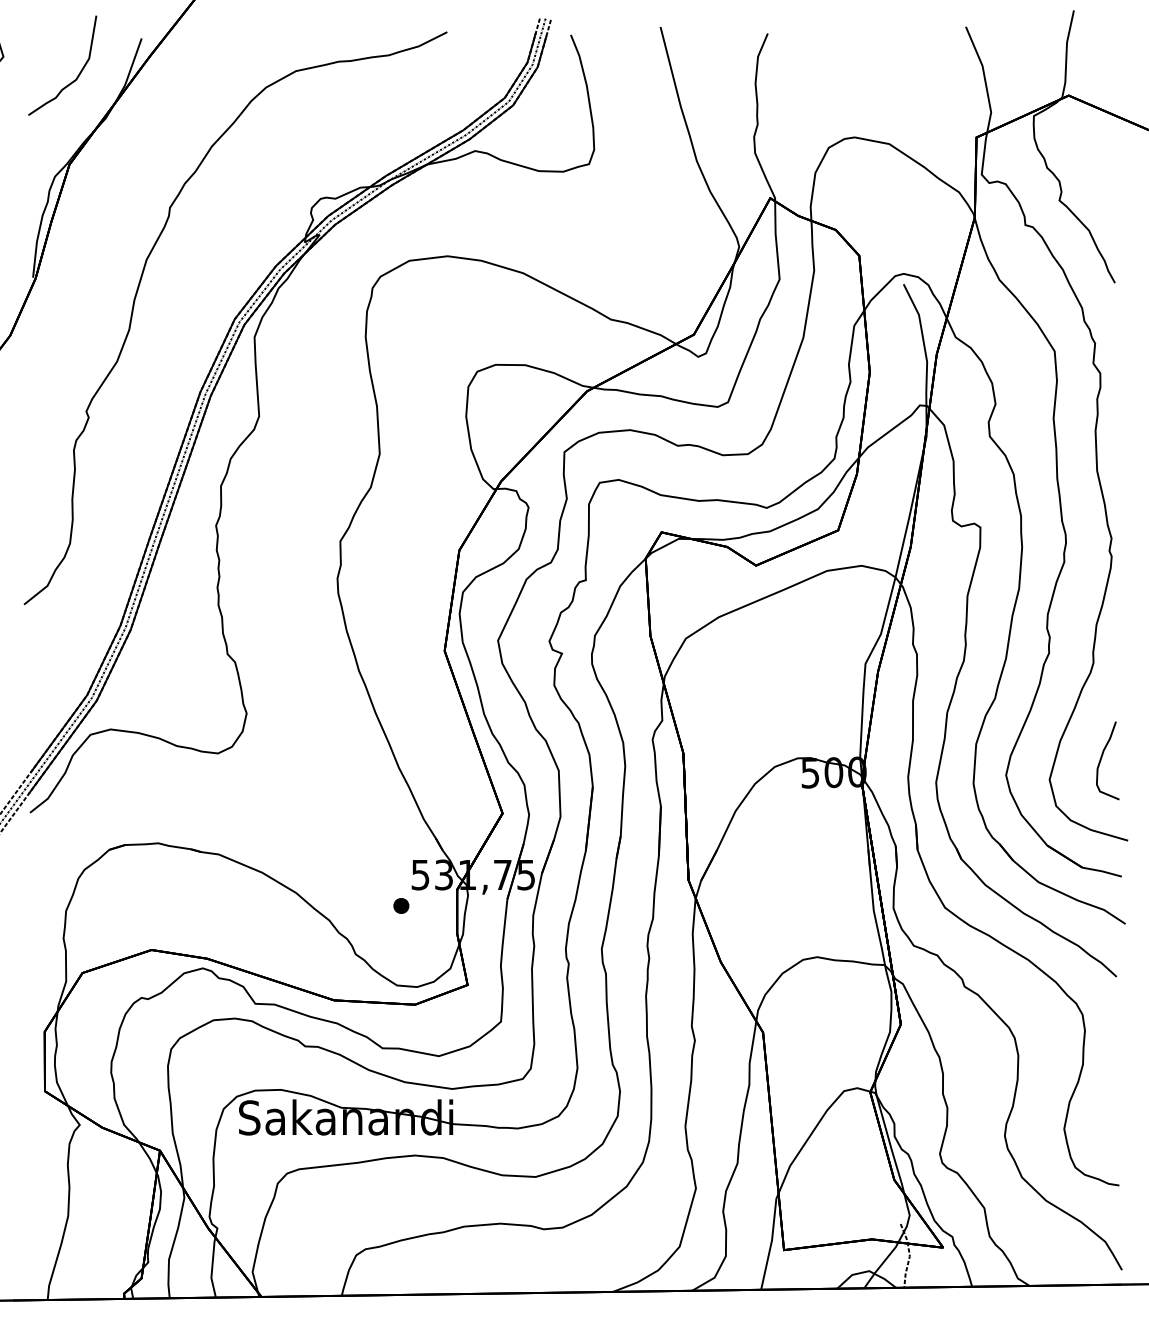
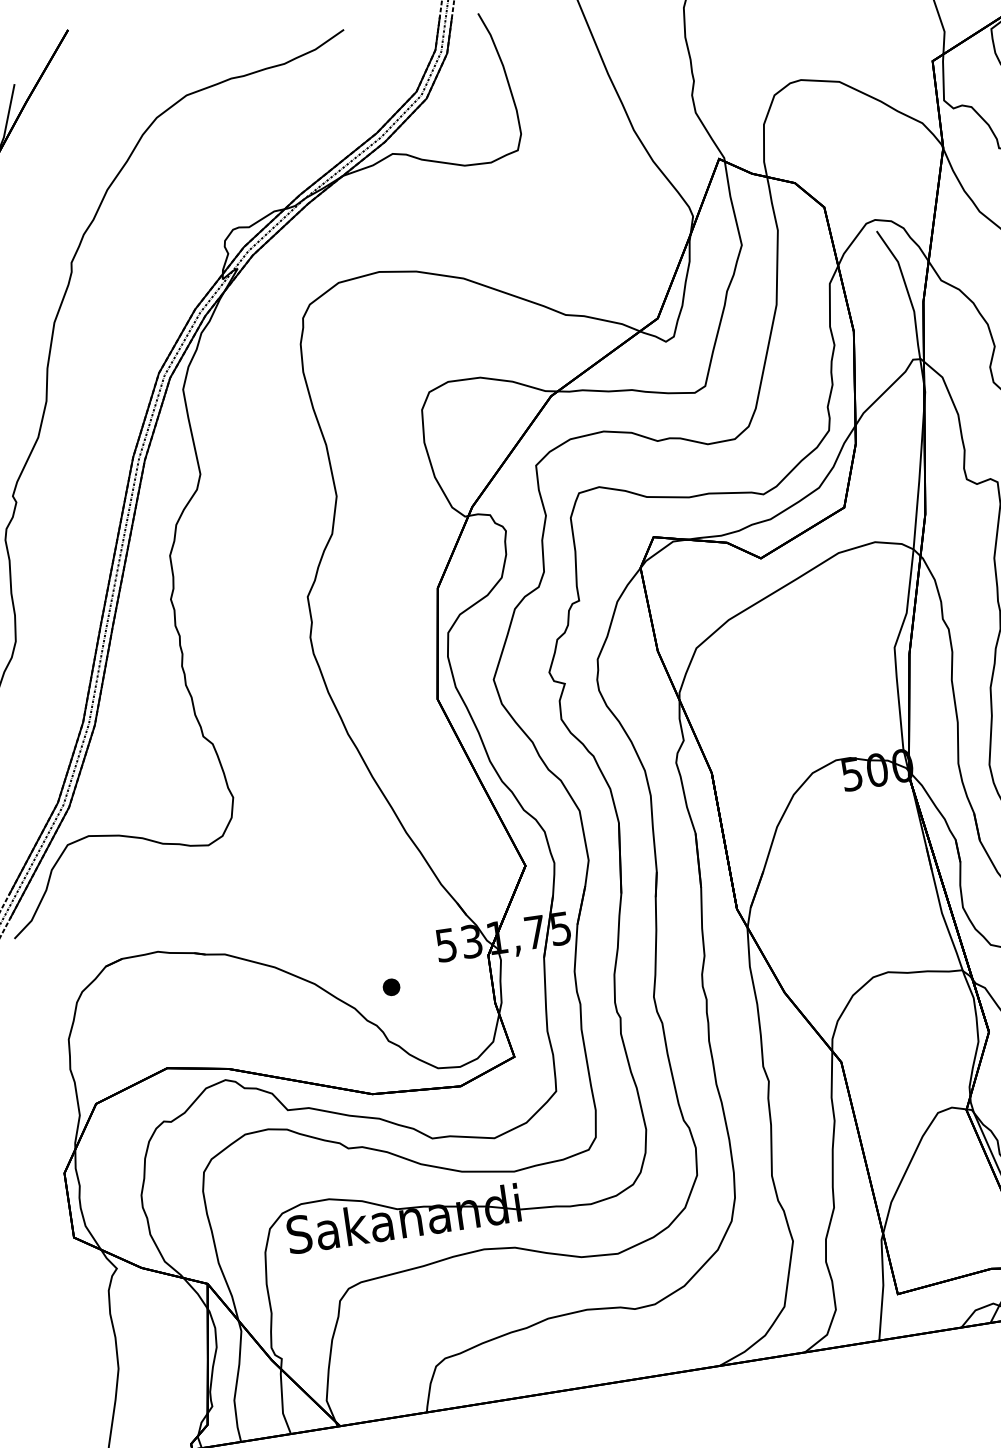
part: (401, 905) -> (391, 986), moved

